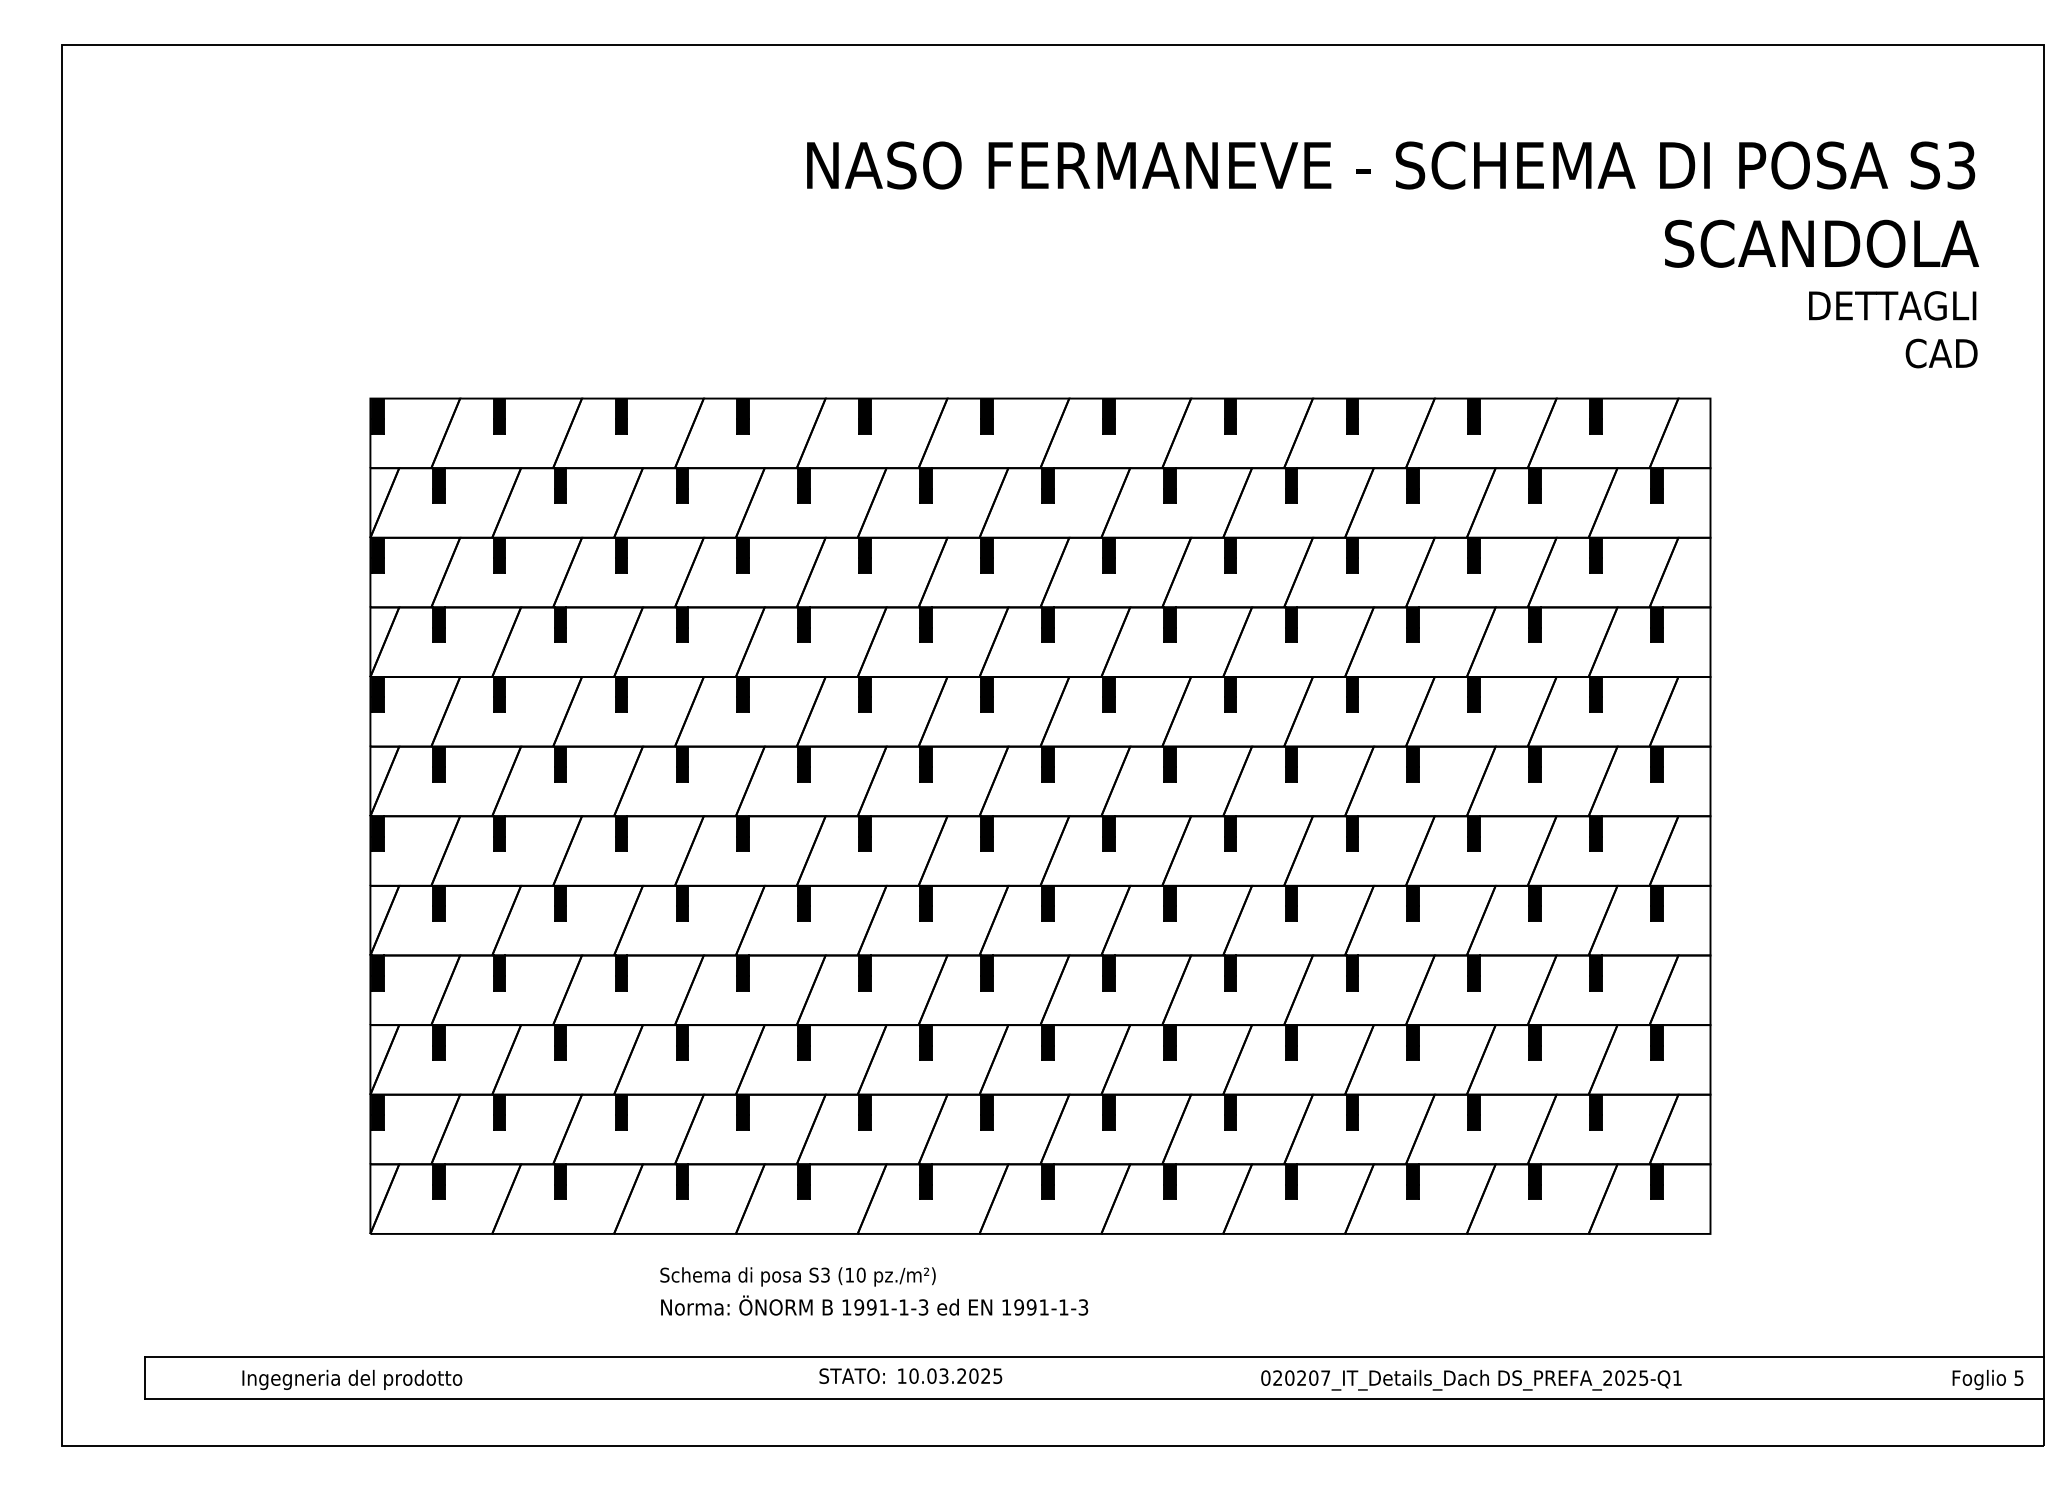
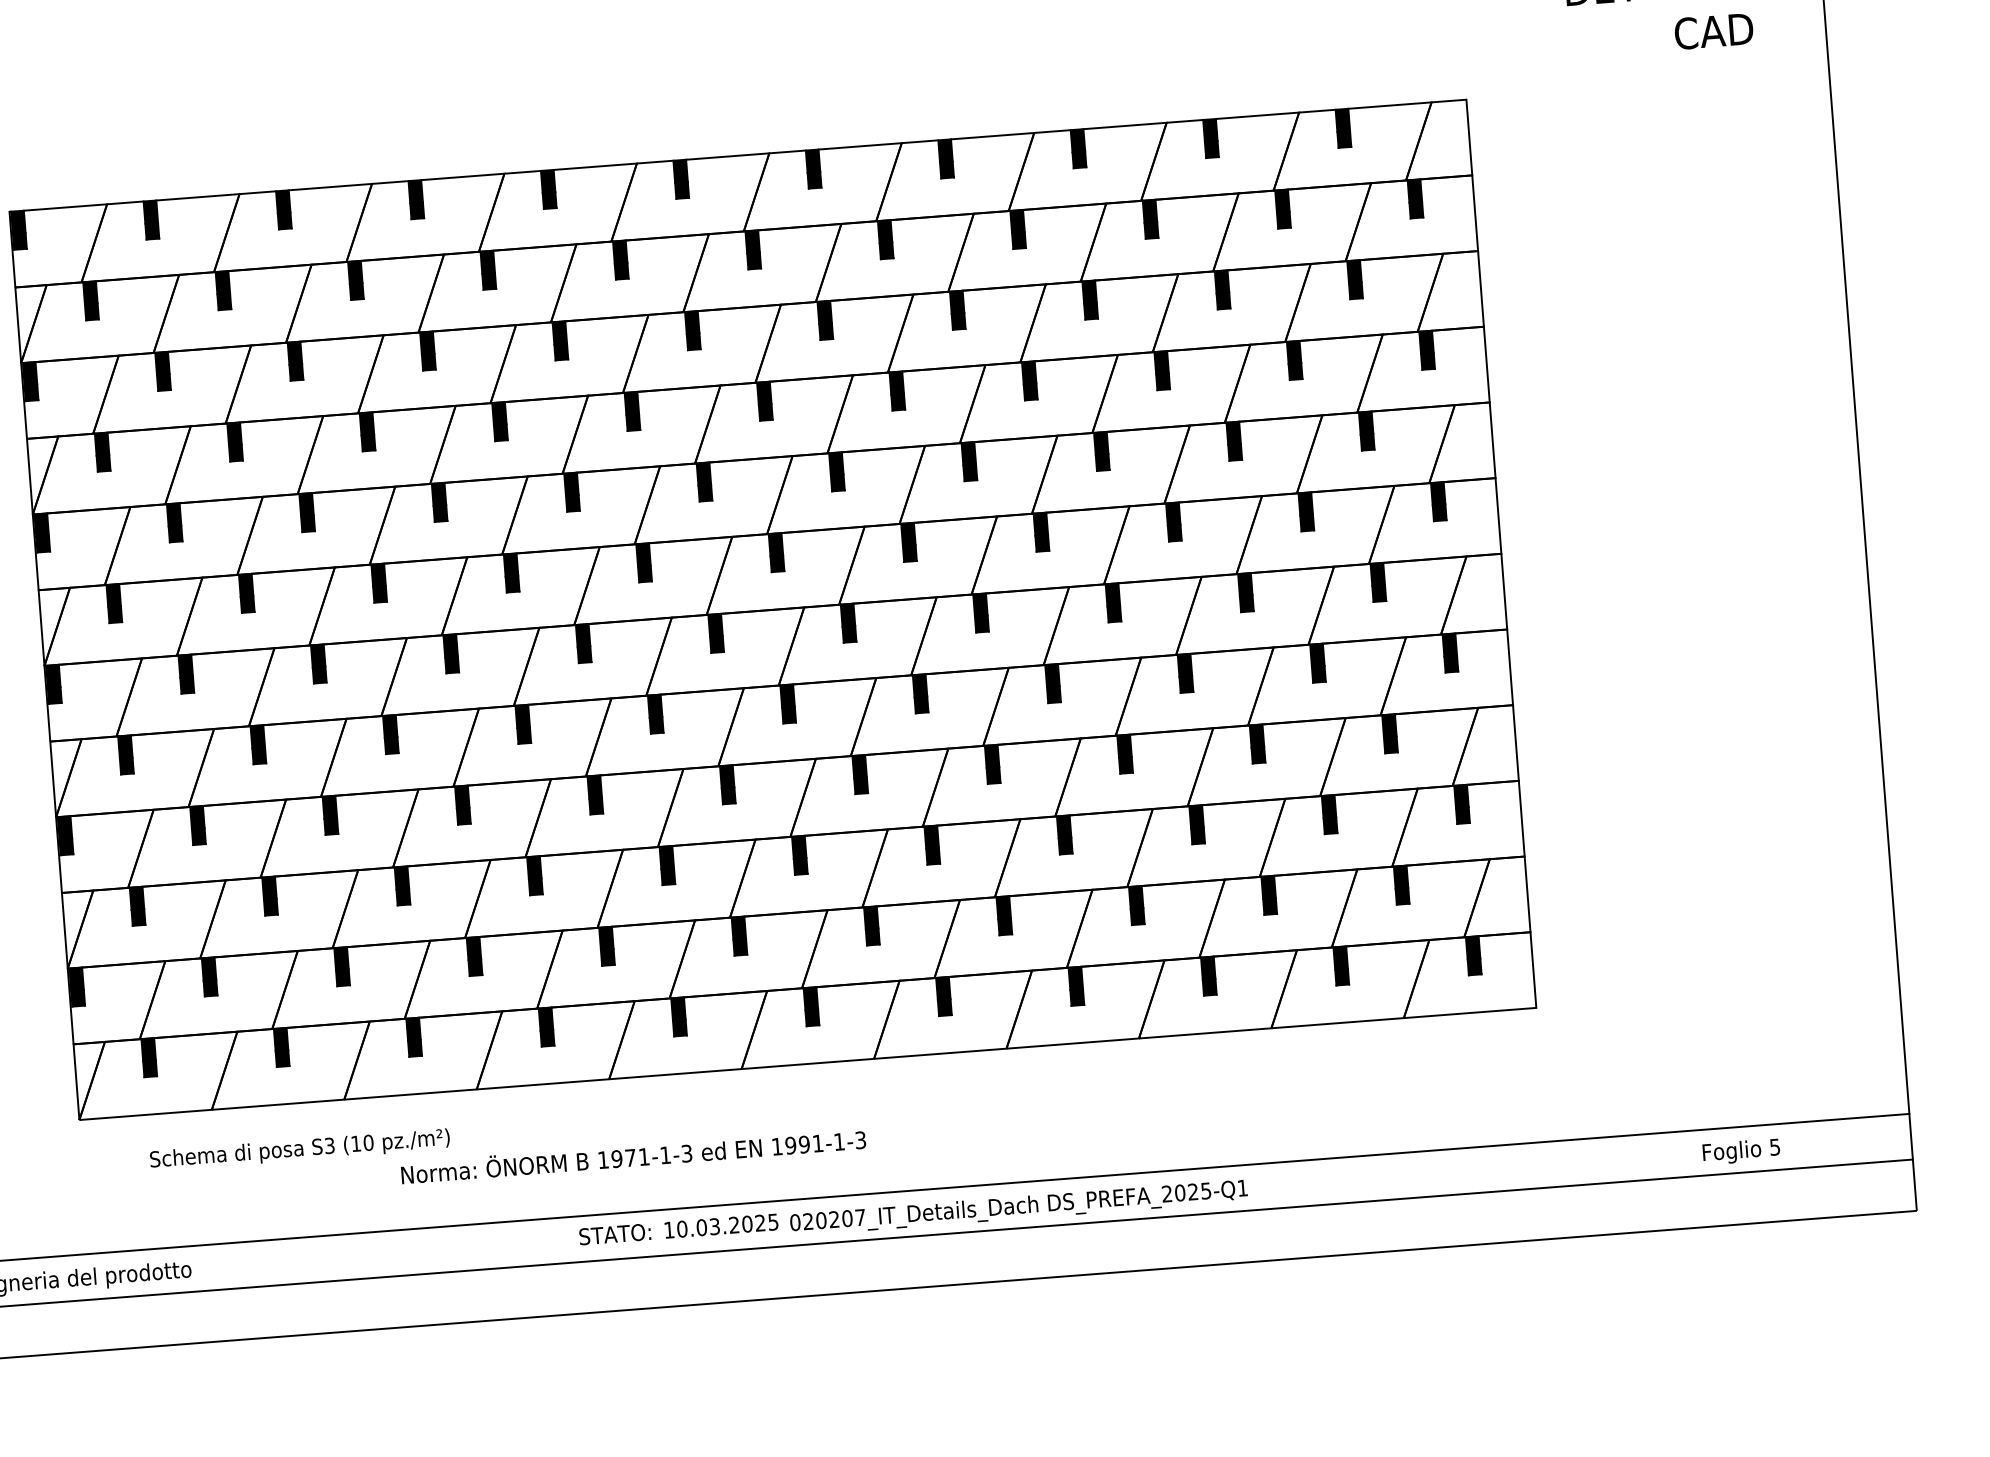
text: (797, 1276) -> (299, 1149), moved
text: (871, 1307) -> (630, 1158), 1991-1-3 -> 1971-1-3
text: (1471, 1379) -> (1019, 1206), moved
text: (1987, 1379) -> (1740, 1151), moved

